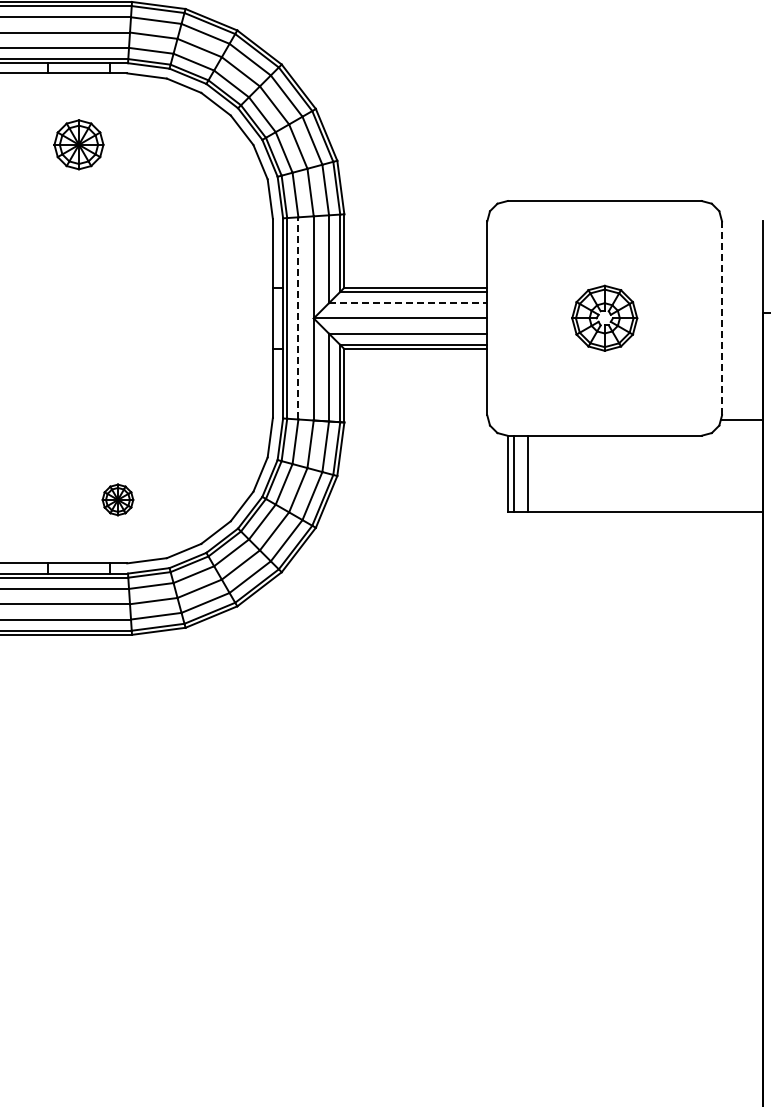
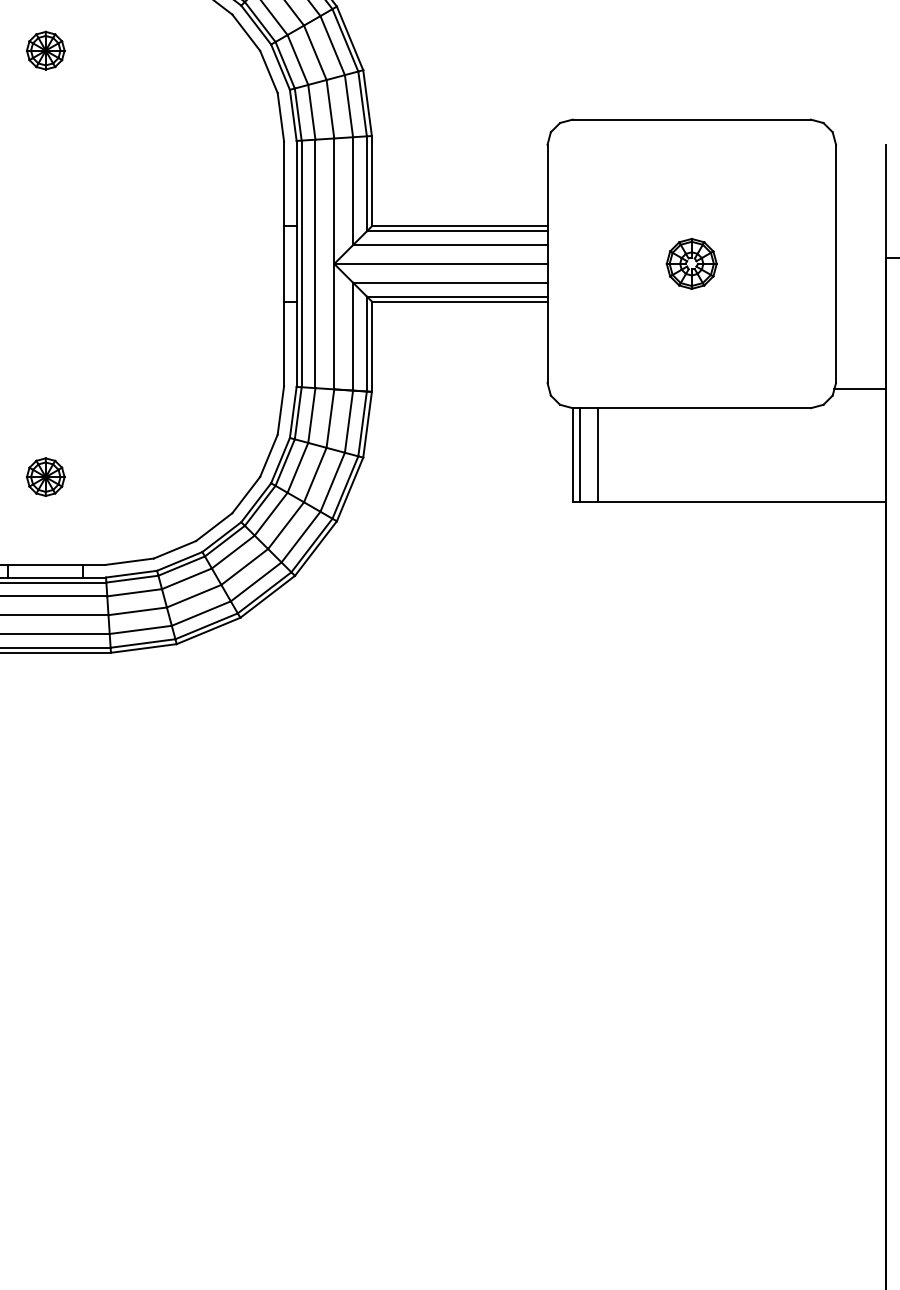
part: (78, 144) -> (45, 50), size x0.62
line: (408, 303) -> (450, 245), dashed -> solid
line: (298, 317) -> (315, 262), dashed -> solid
part: (604, 318) -> (691, 264), size x0.62
line: (722, 318) -> (836, 264), dashed -> solid
part: (117, 499) -> (45, 476), moved

